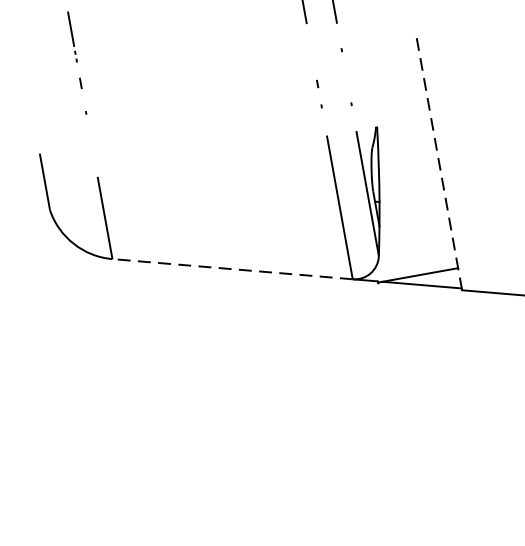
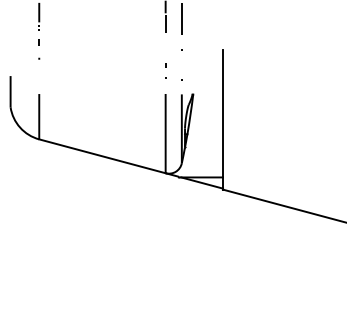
line: (440, 162) -> (223, 119), dashed -> solid
line: (230, 269) -> (101, 156), dashed -> solid

